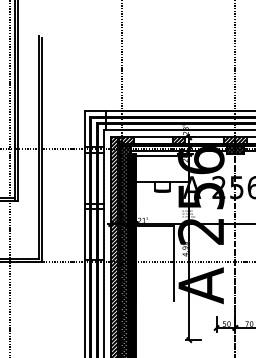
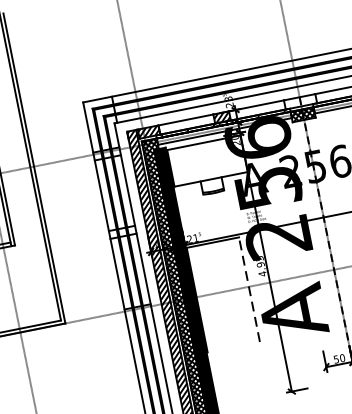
hatch: (235, 140) -> (300, 101), removed
line: (174, 263) -> (250, 289), solid -> dashed

